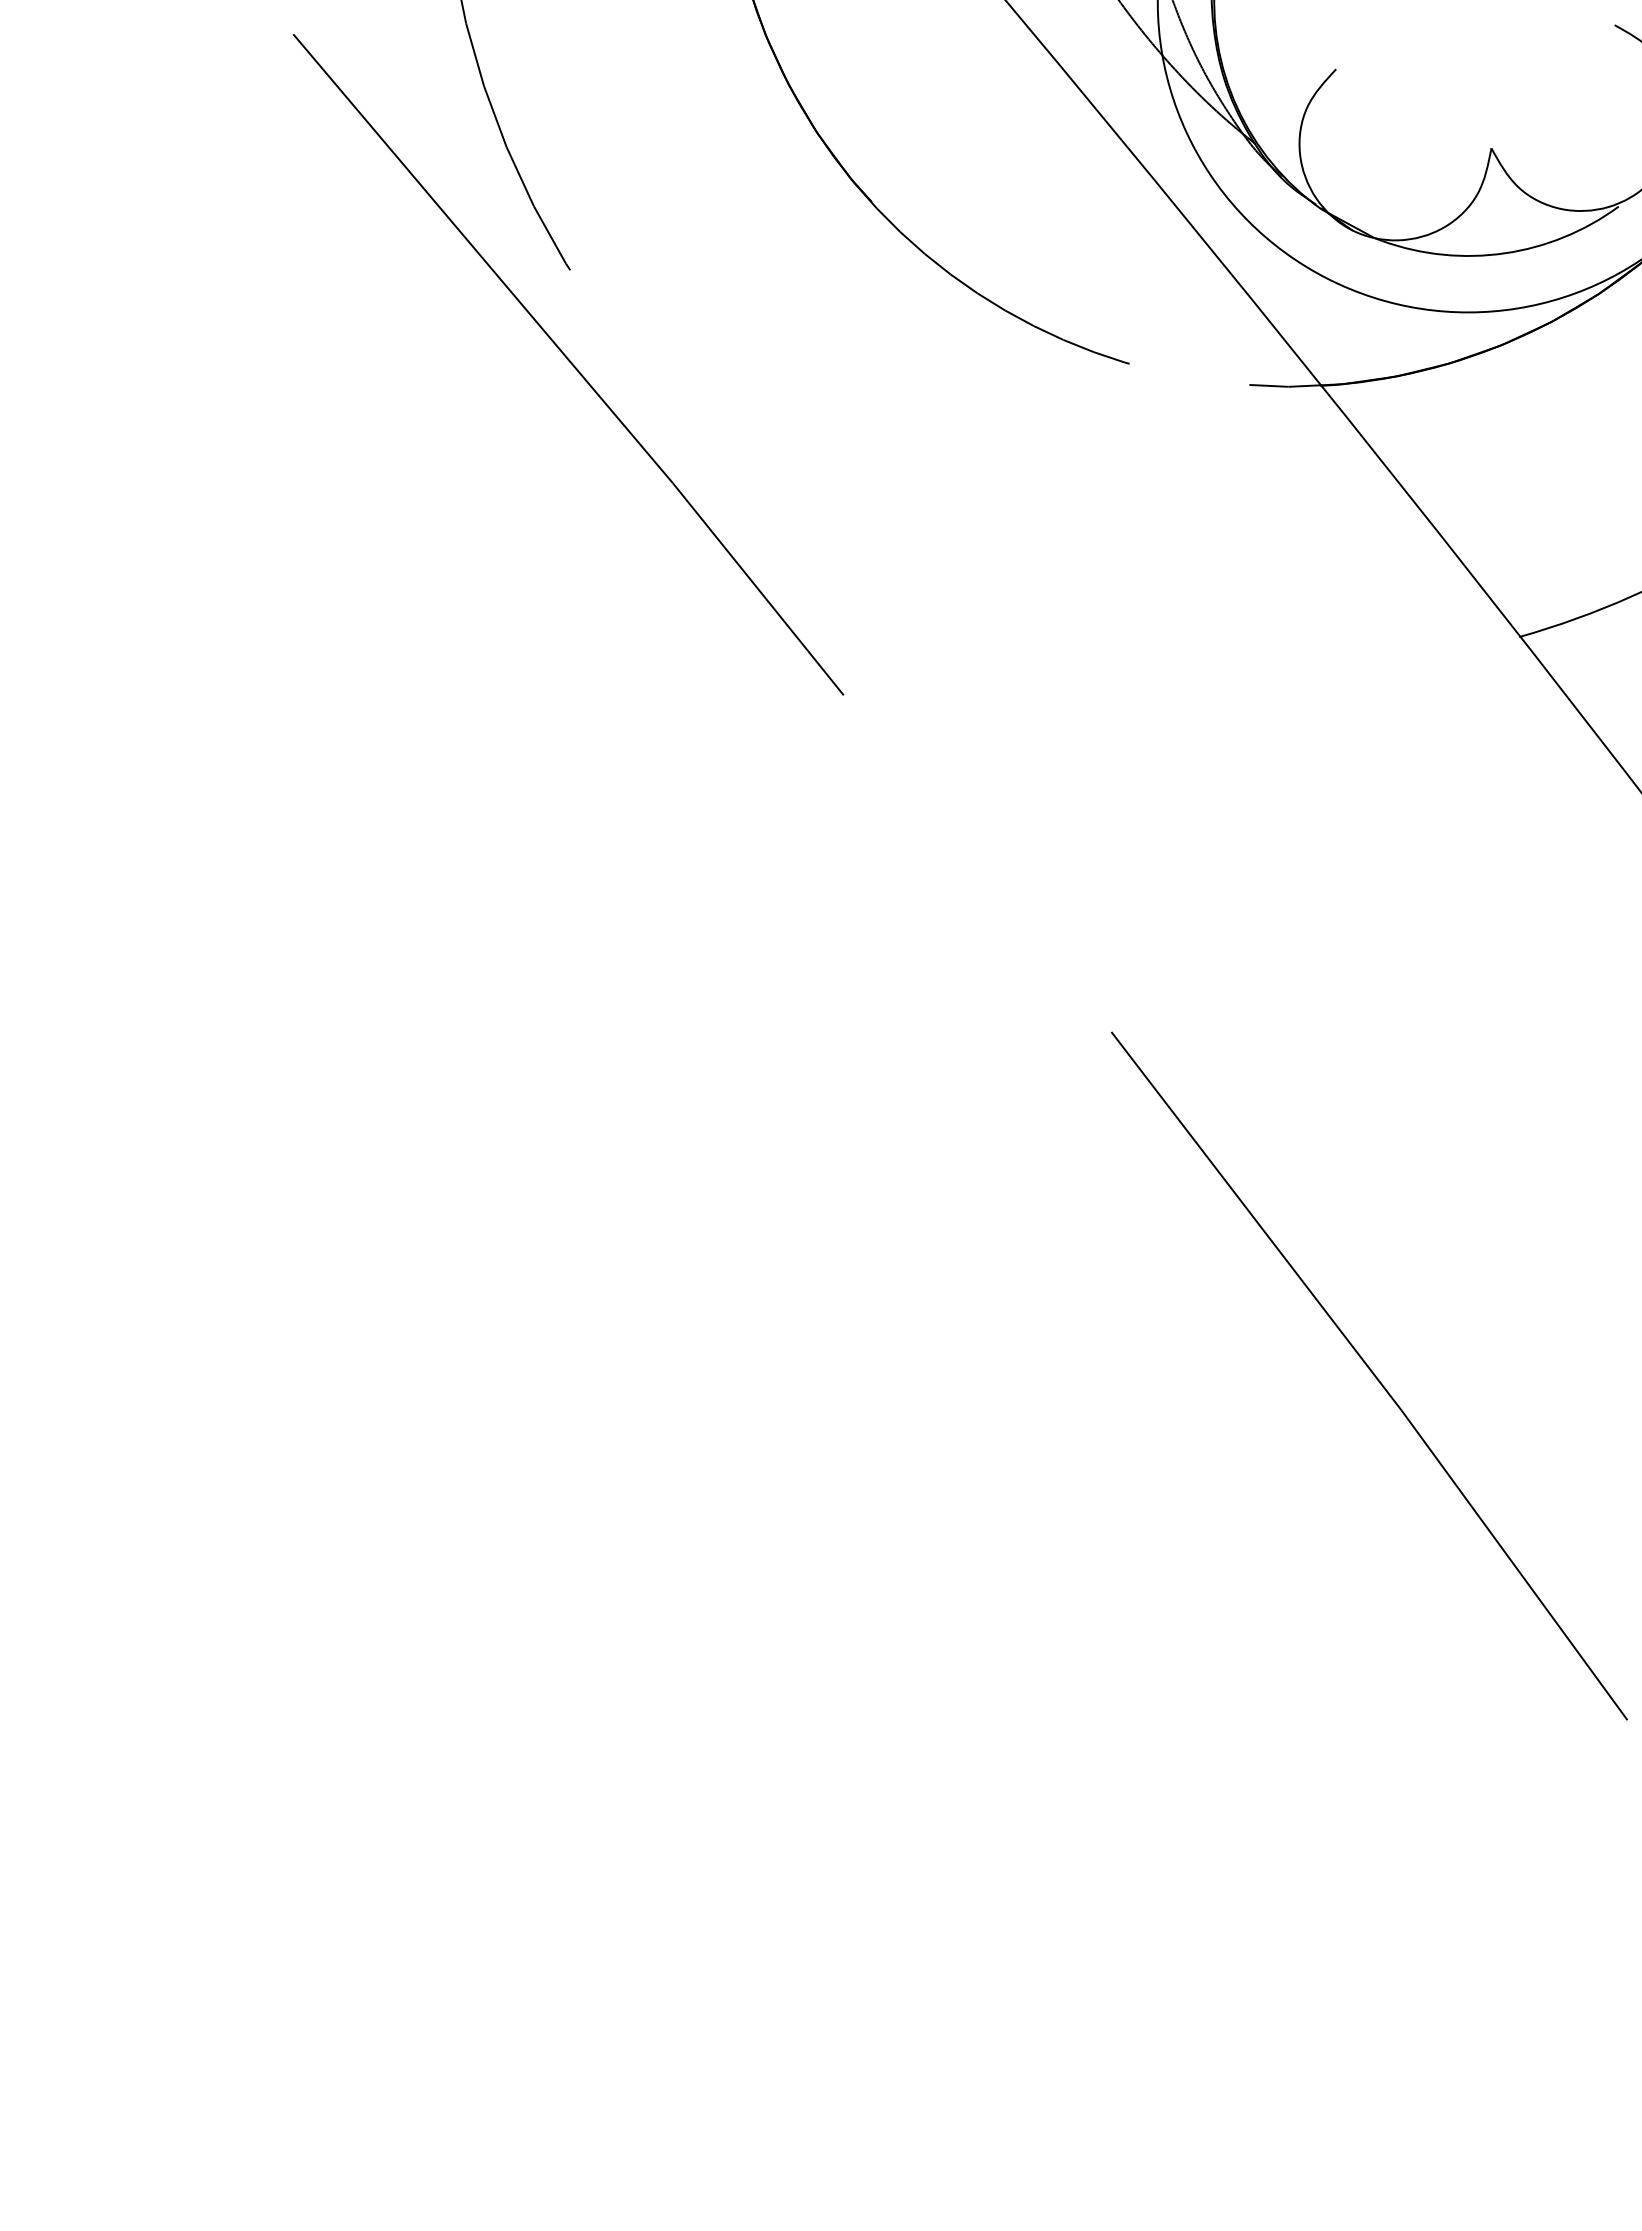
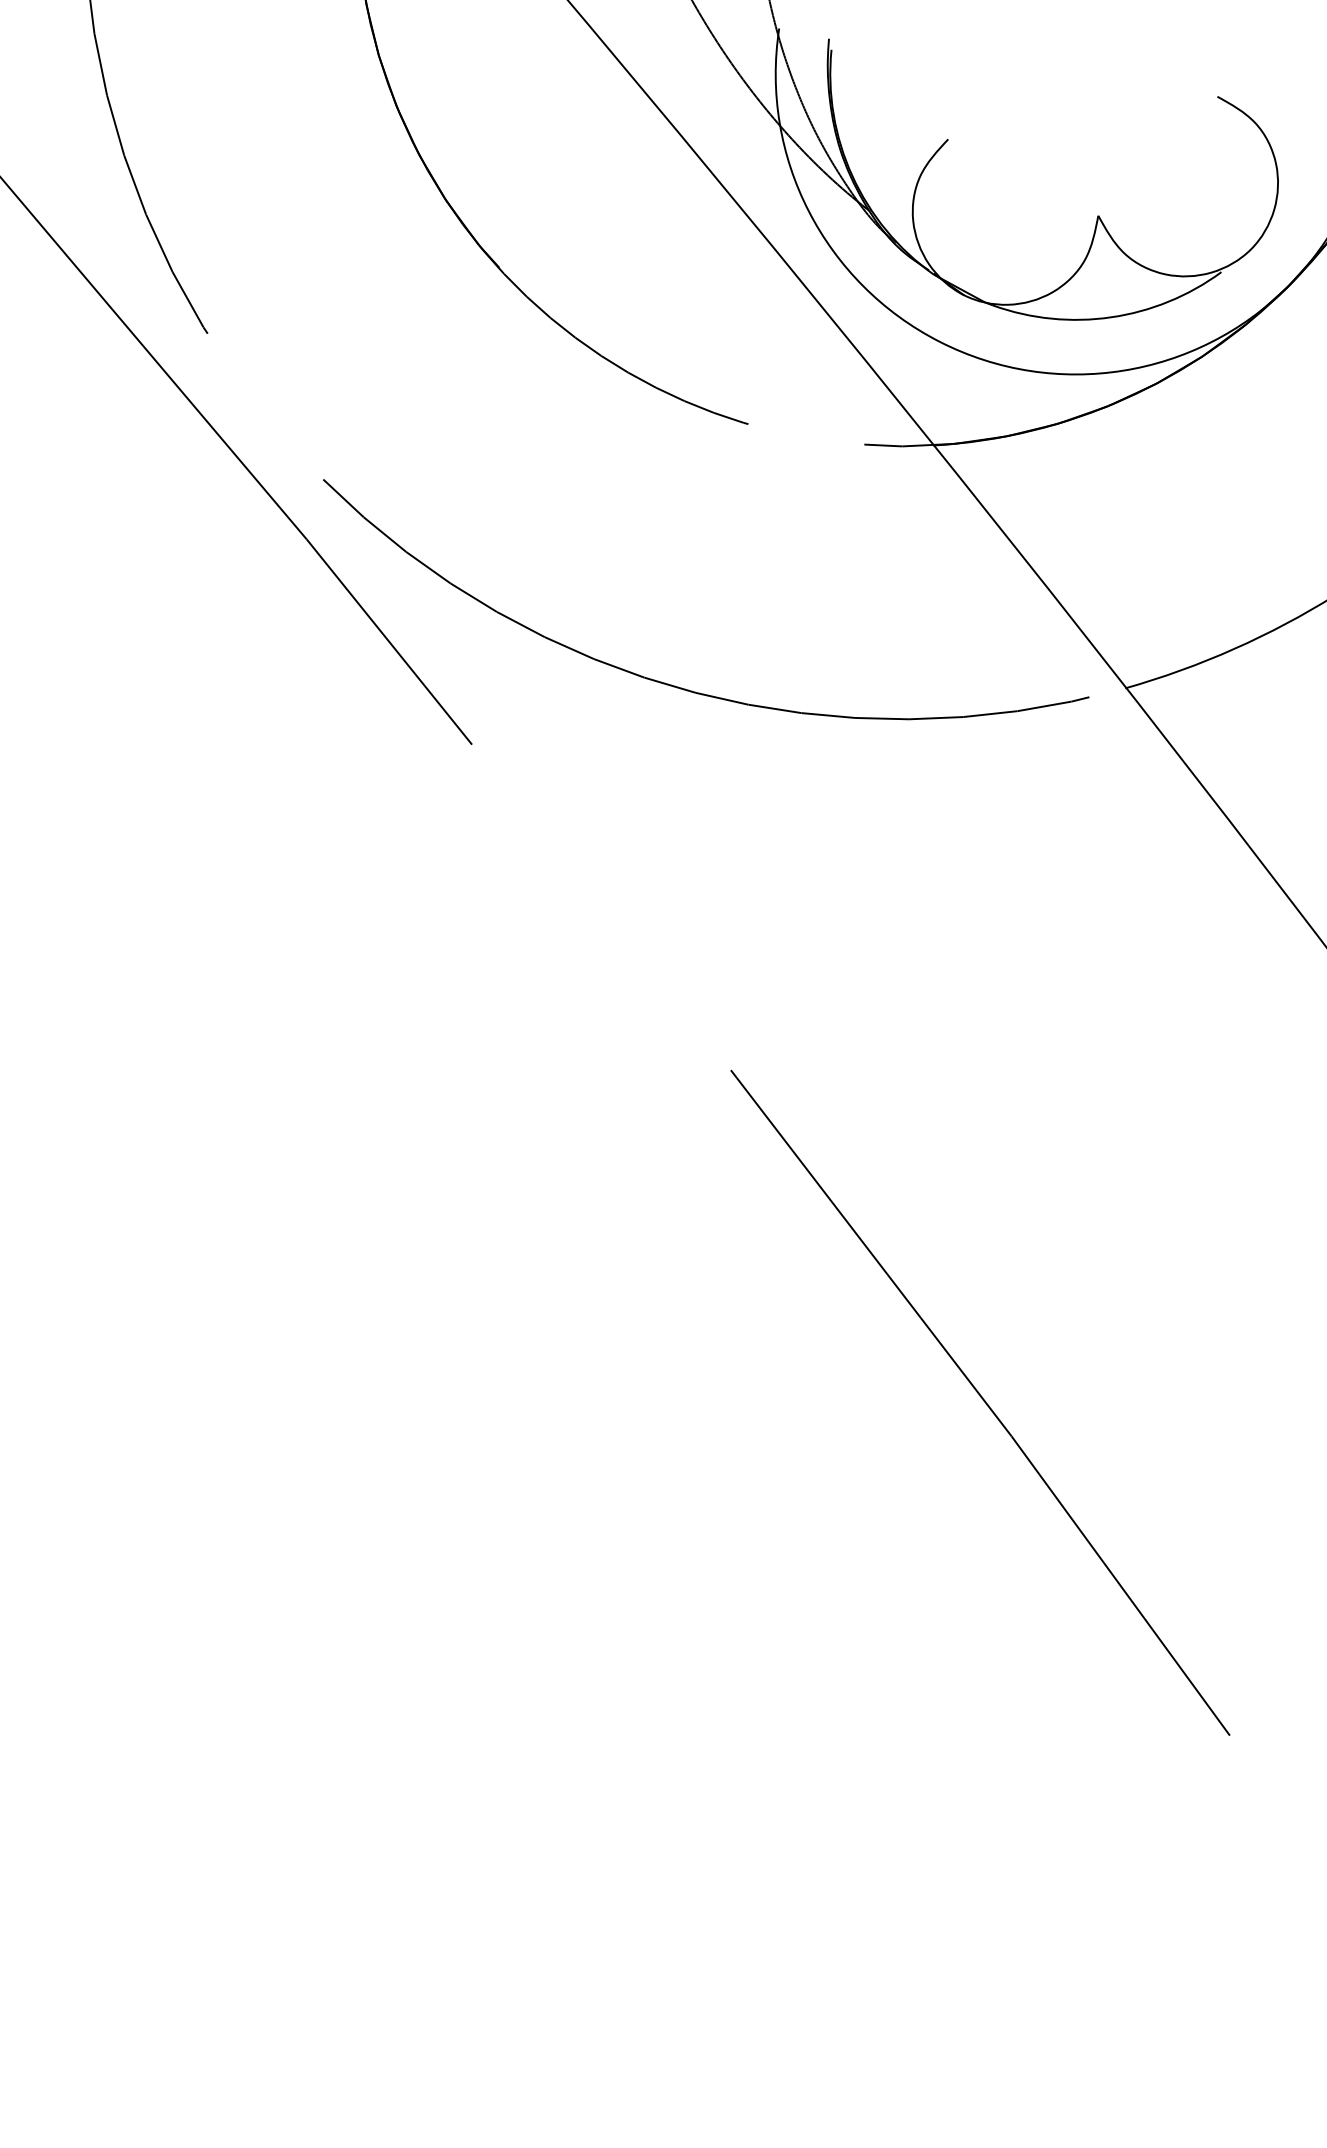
arc: (1058, 635) -> (679, 686), added

